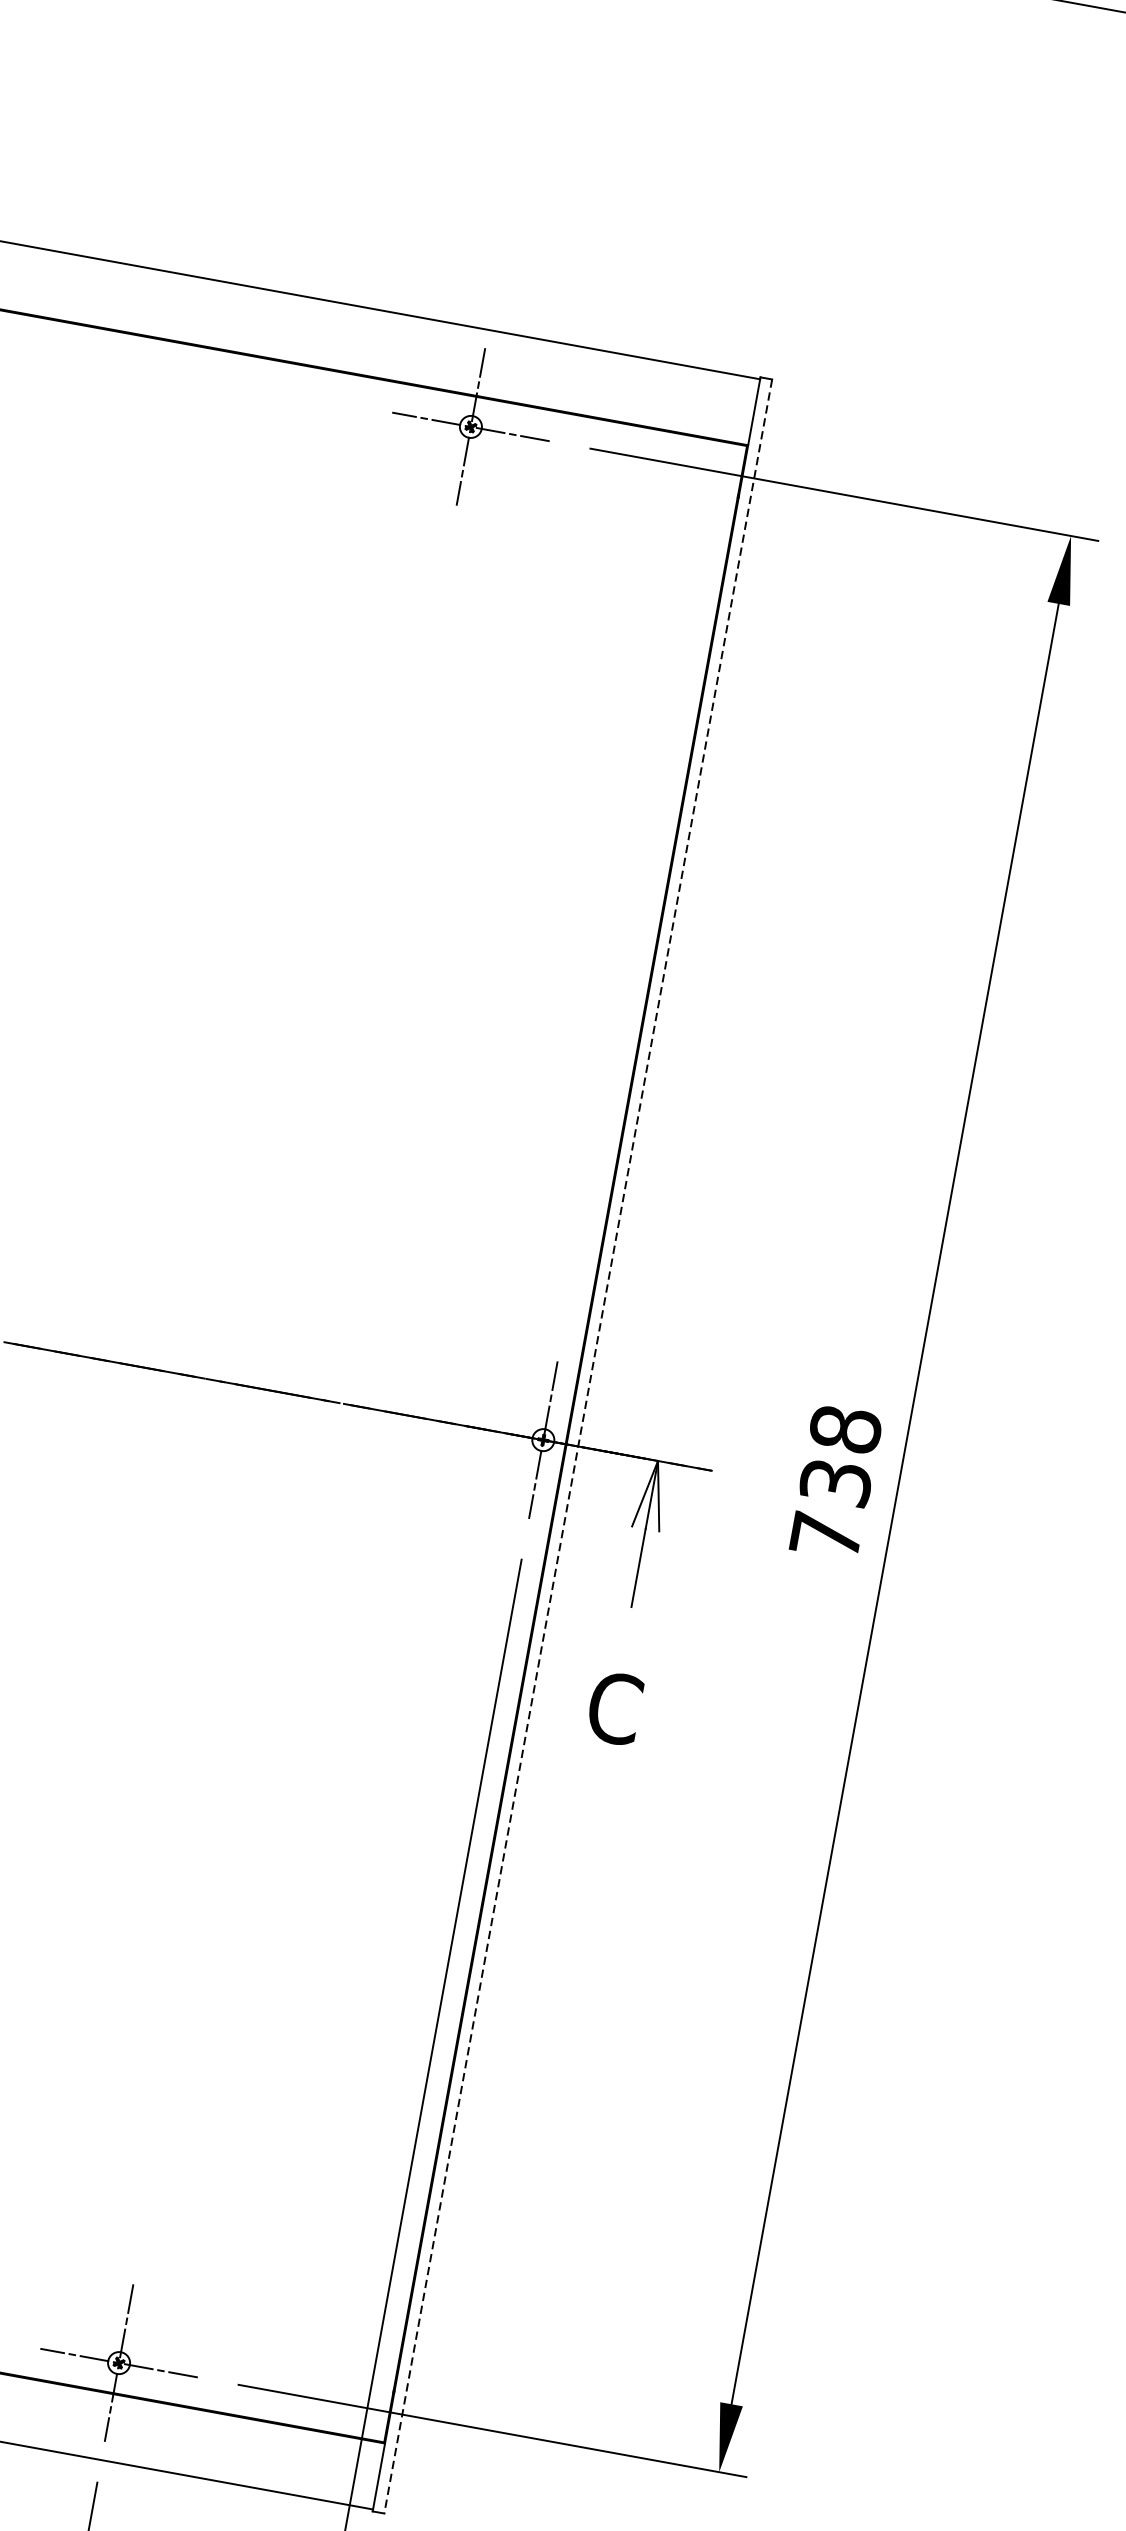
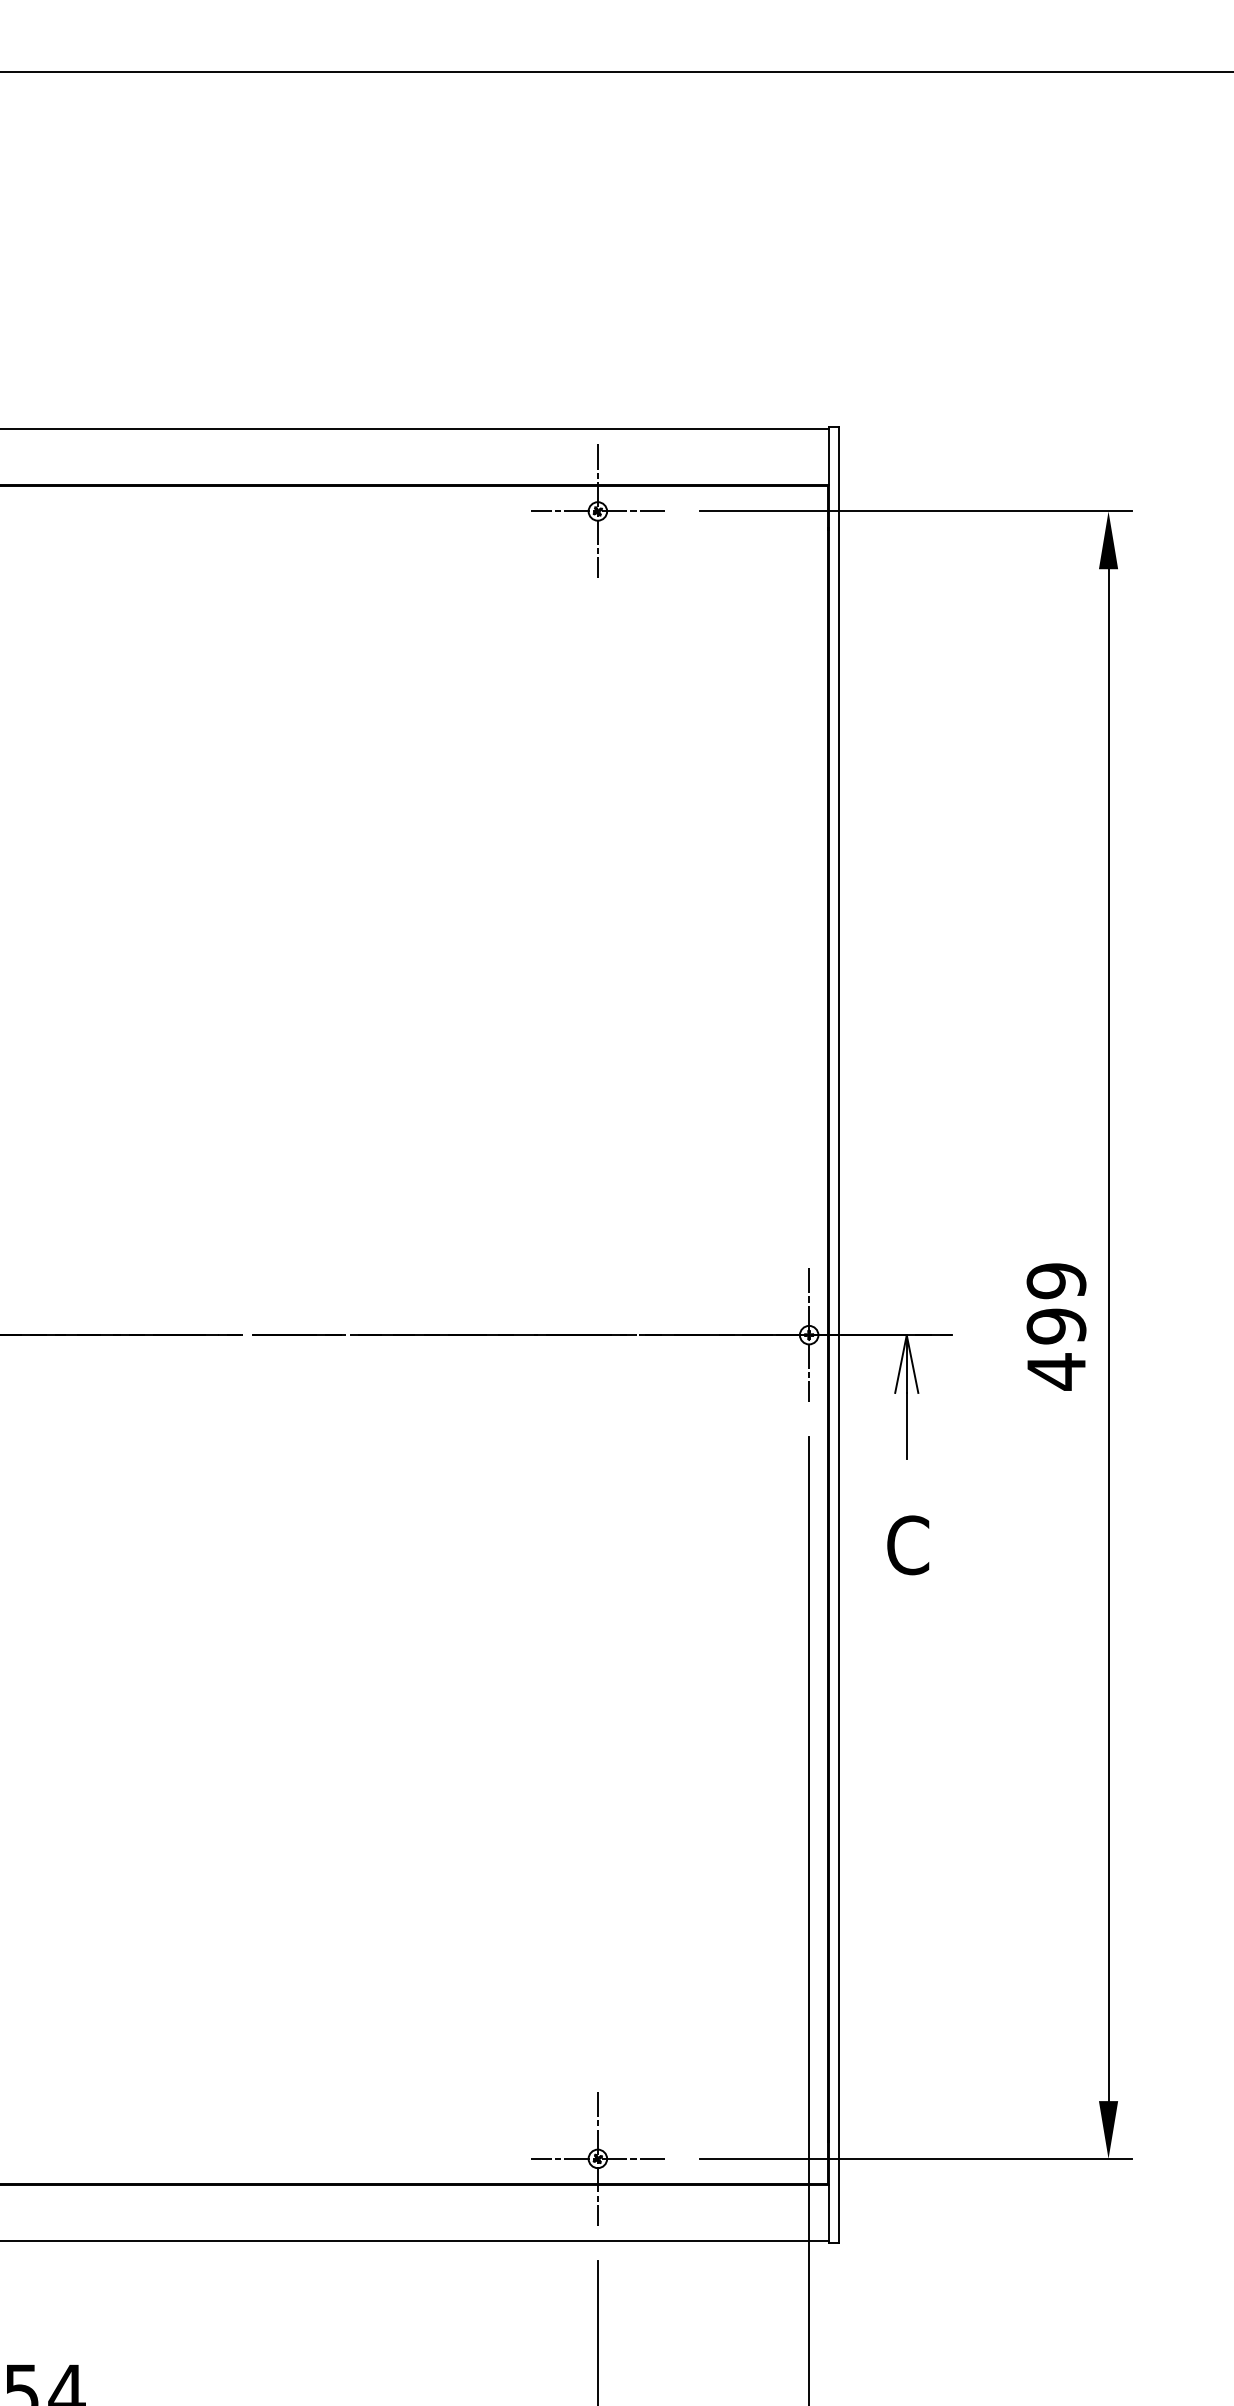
line: (577, 1446) -> (838, 1335), dashed -> solid
text: (835, 1482) -> (1056, 1326), 738 -> 499

